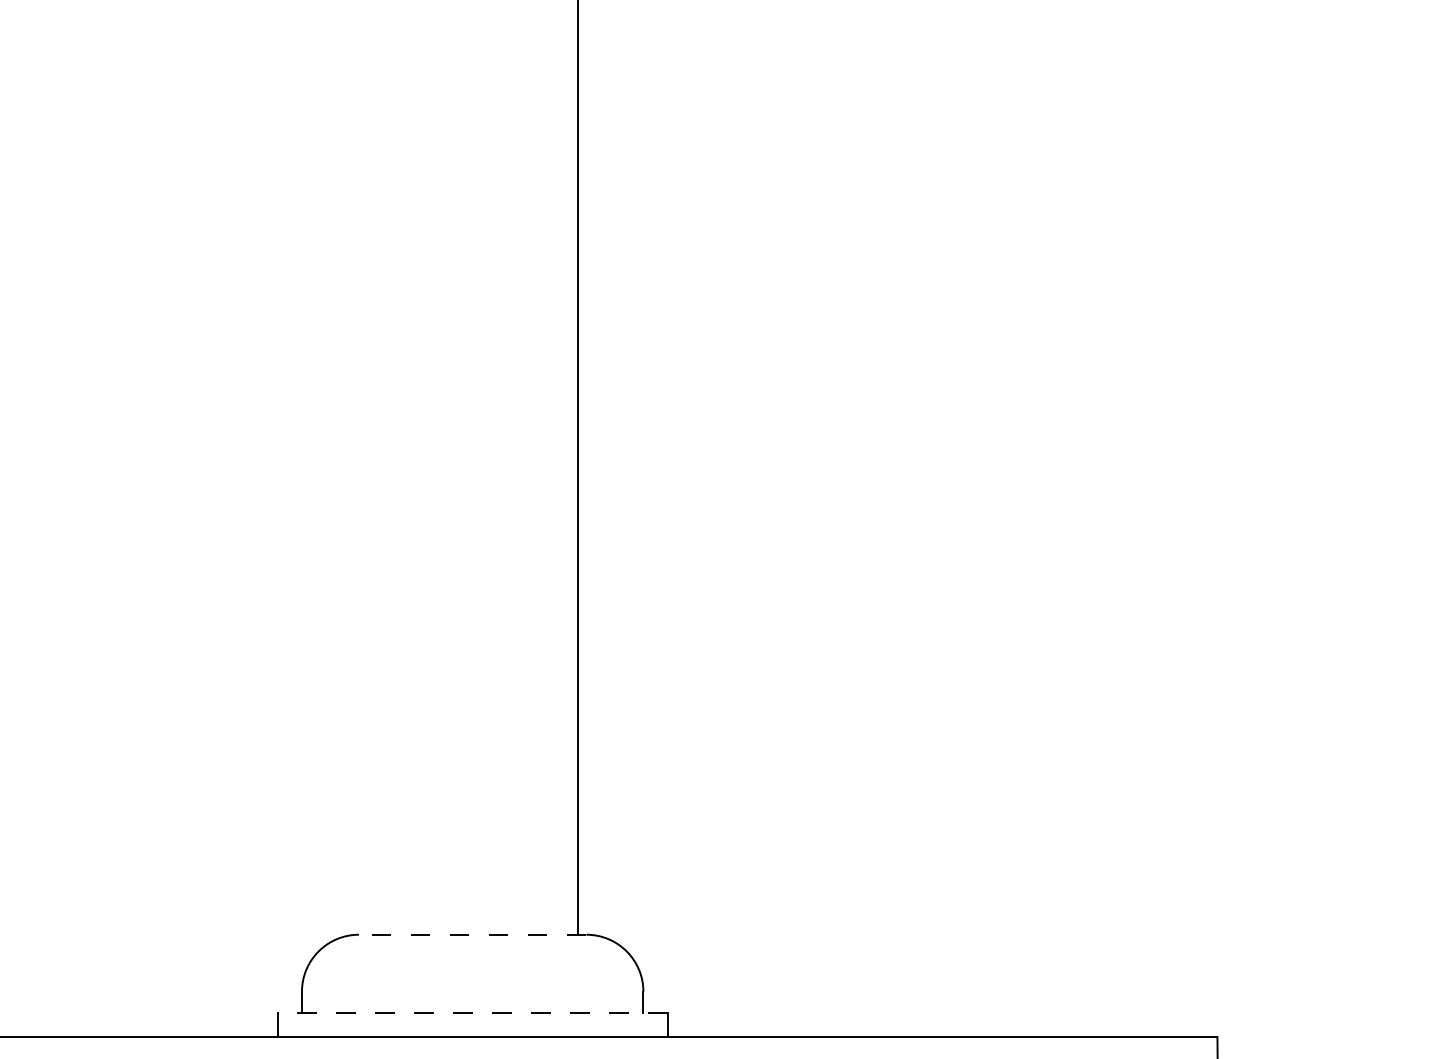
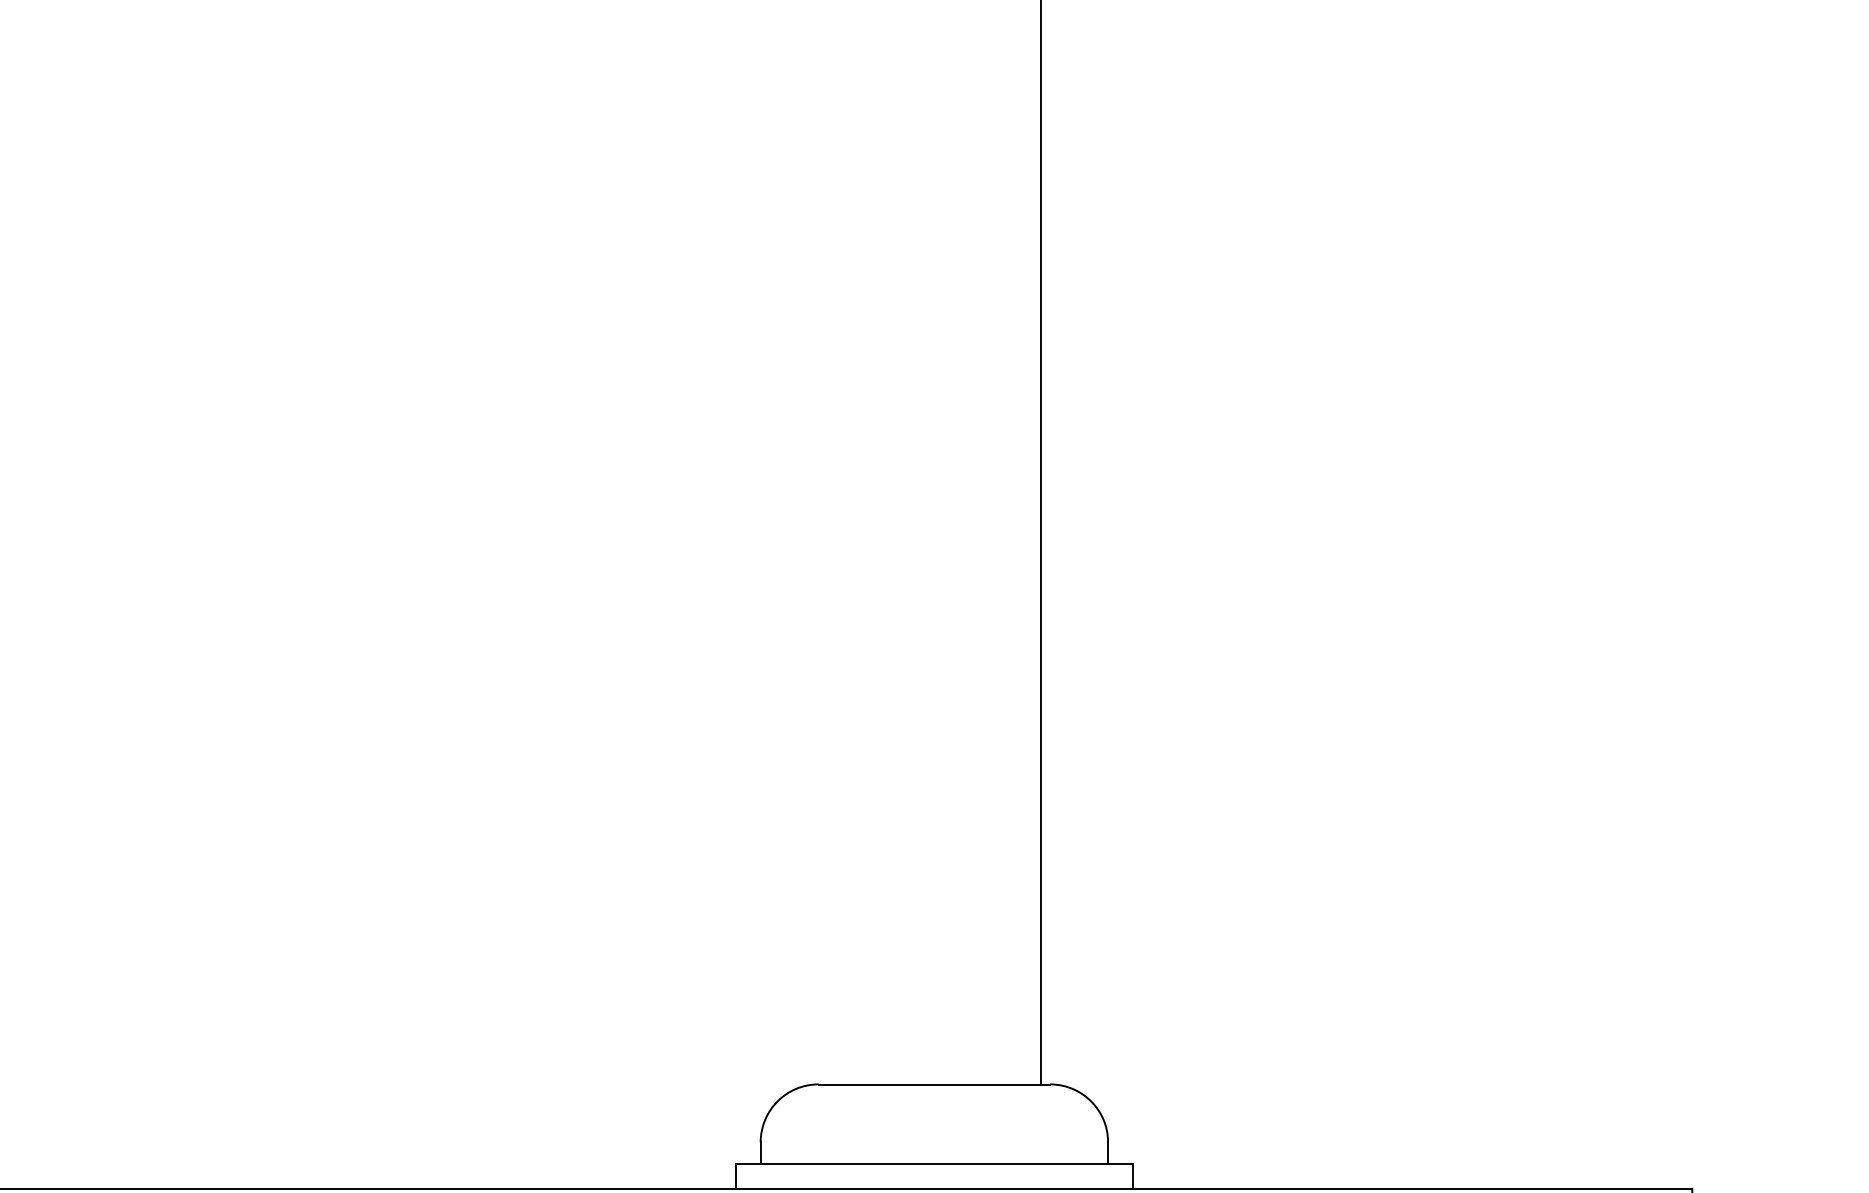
line: (472, 934) -> (934, 1084), dashed -> solid
line: (472, 1012) -> (934, 1163), dashed -> solid

